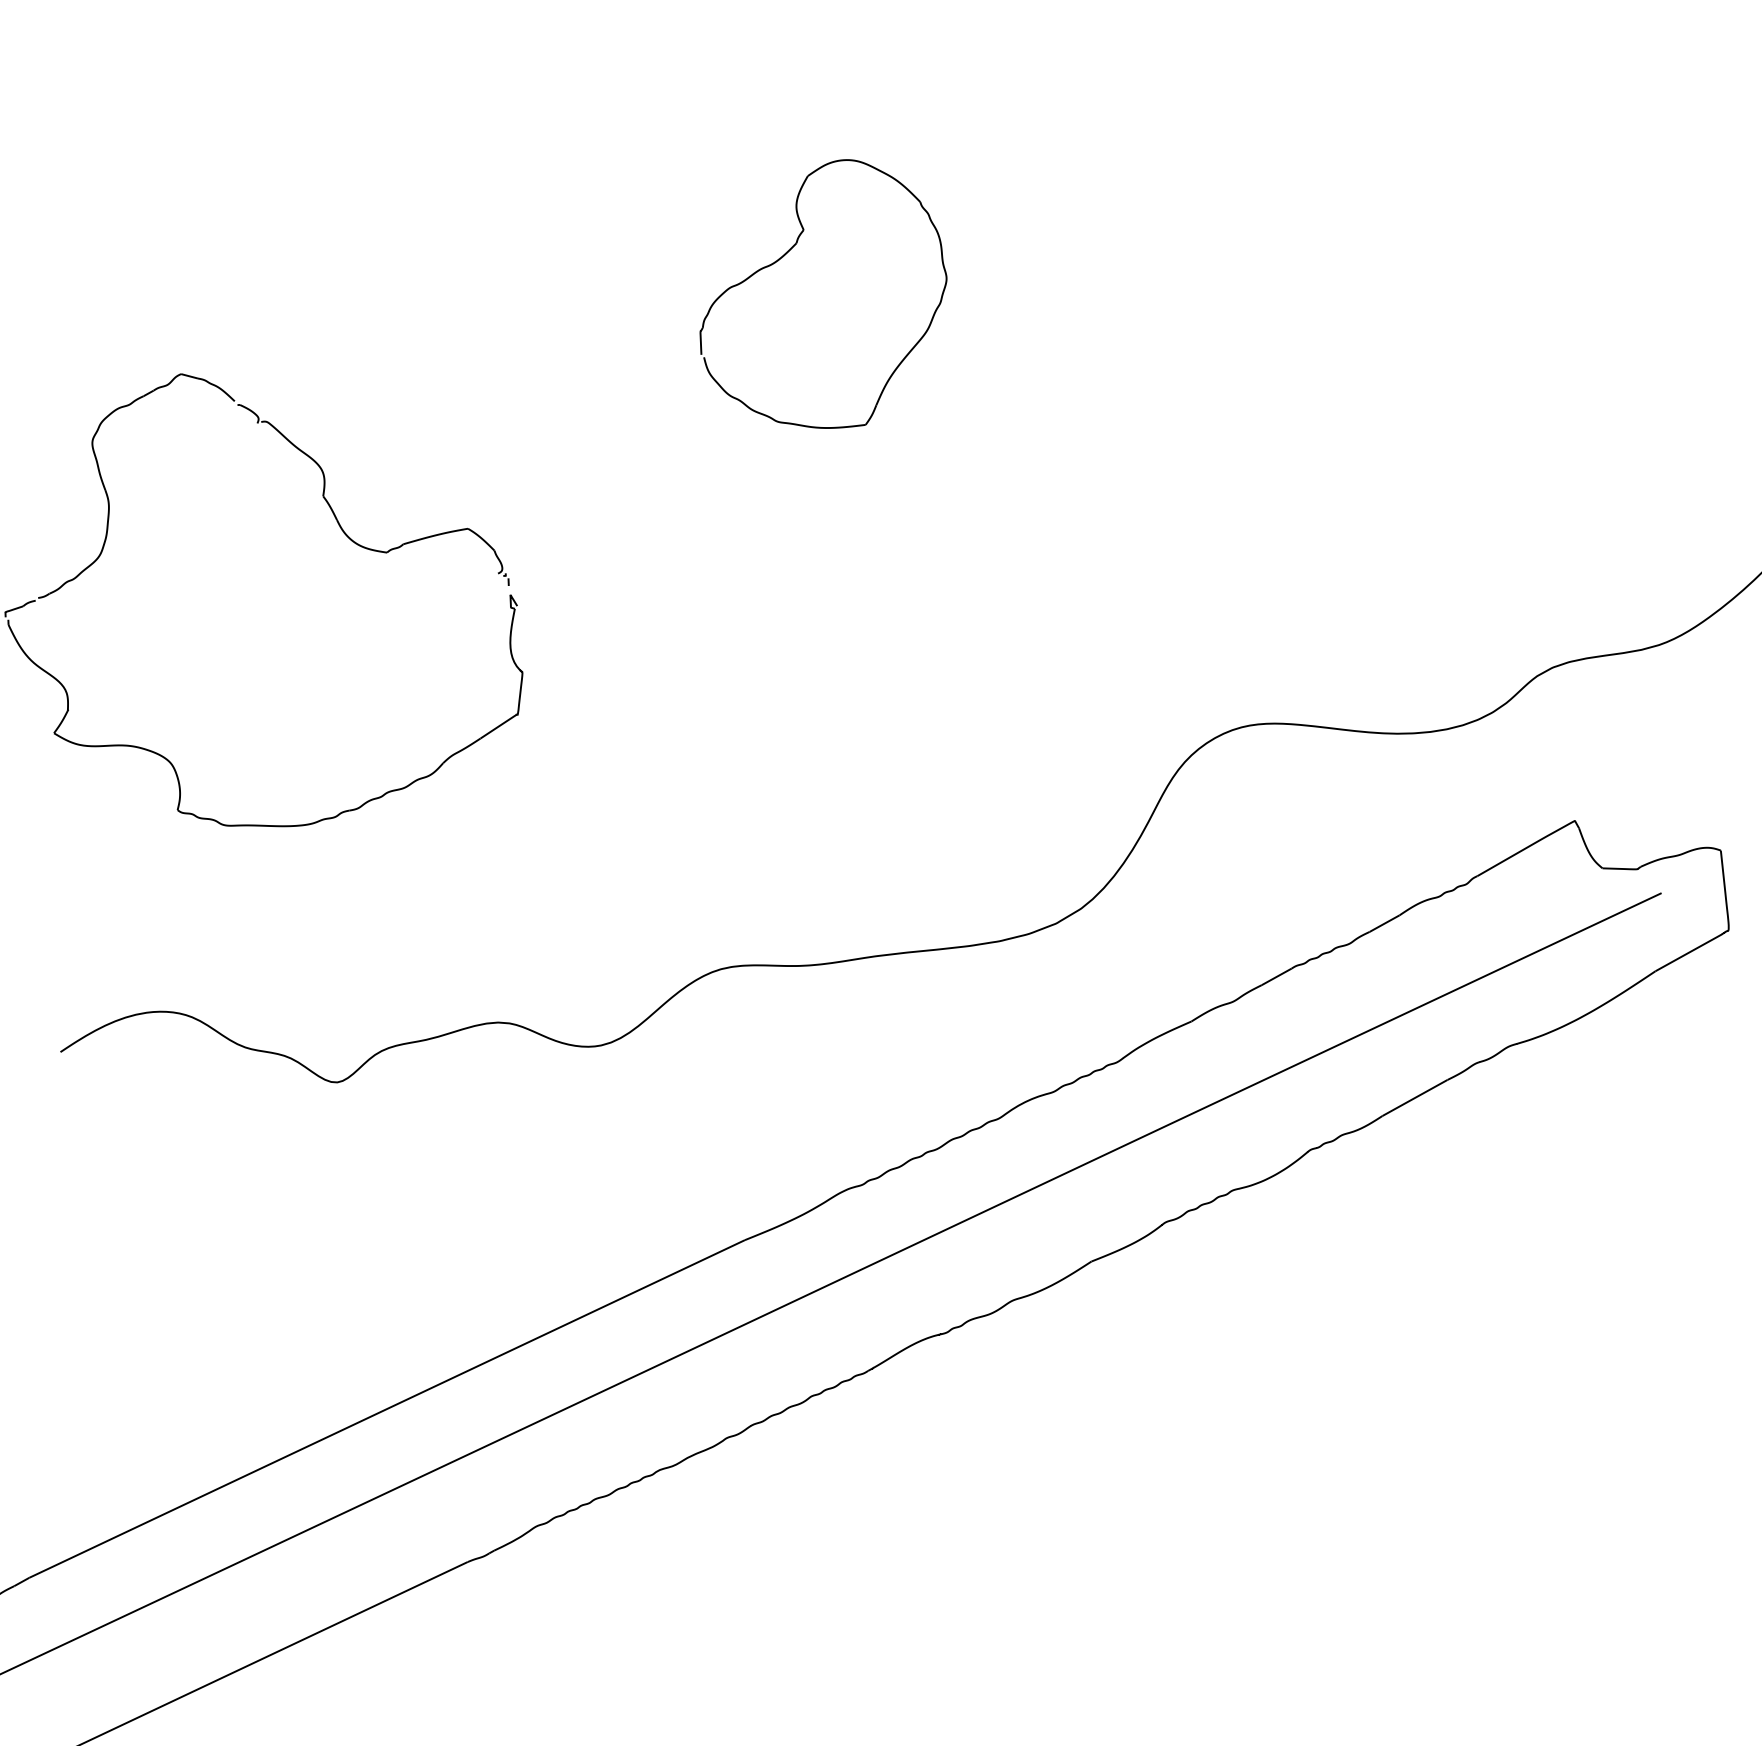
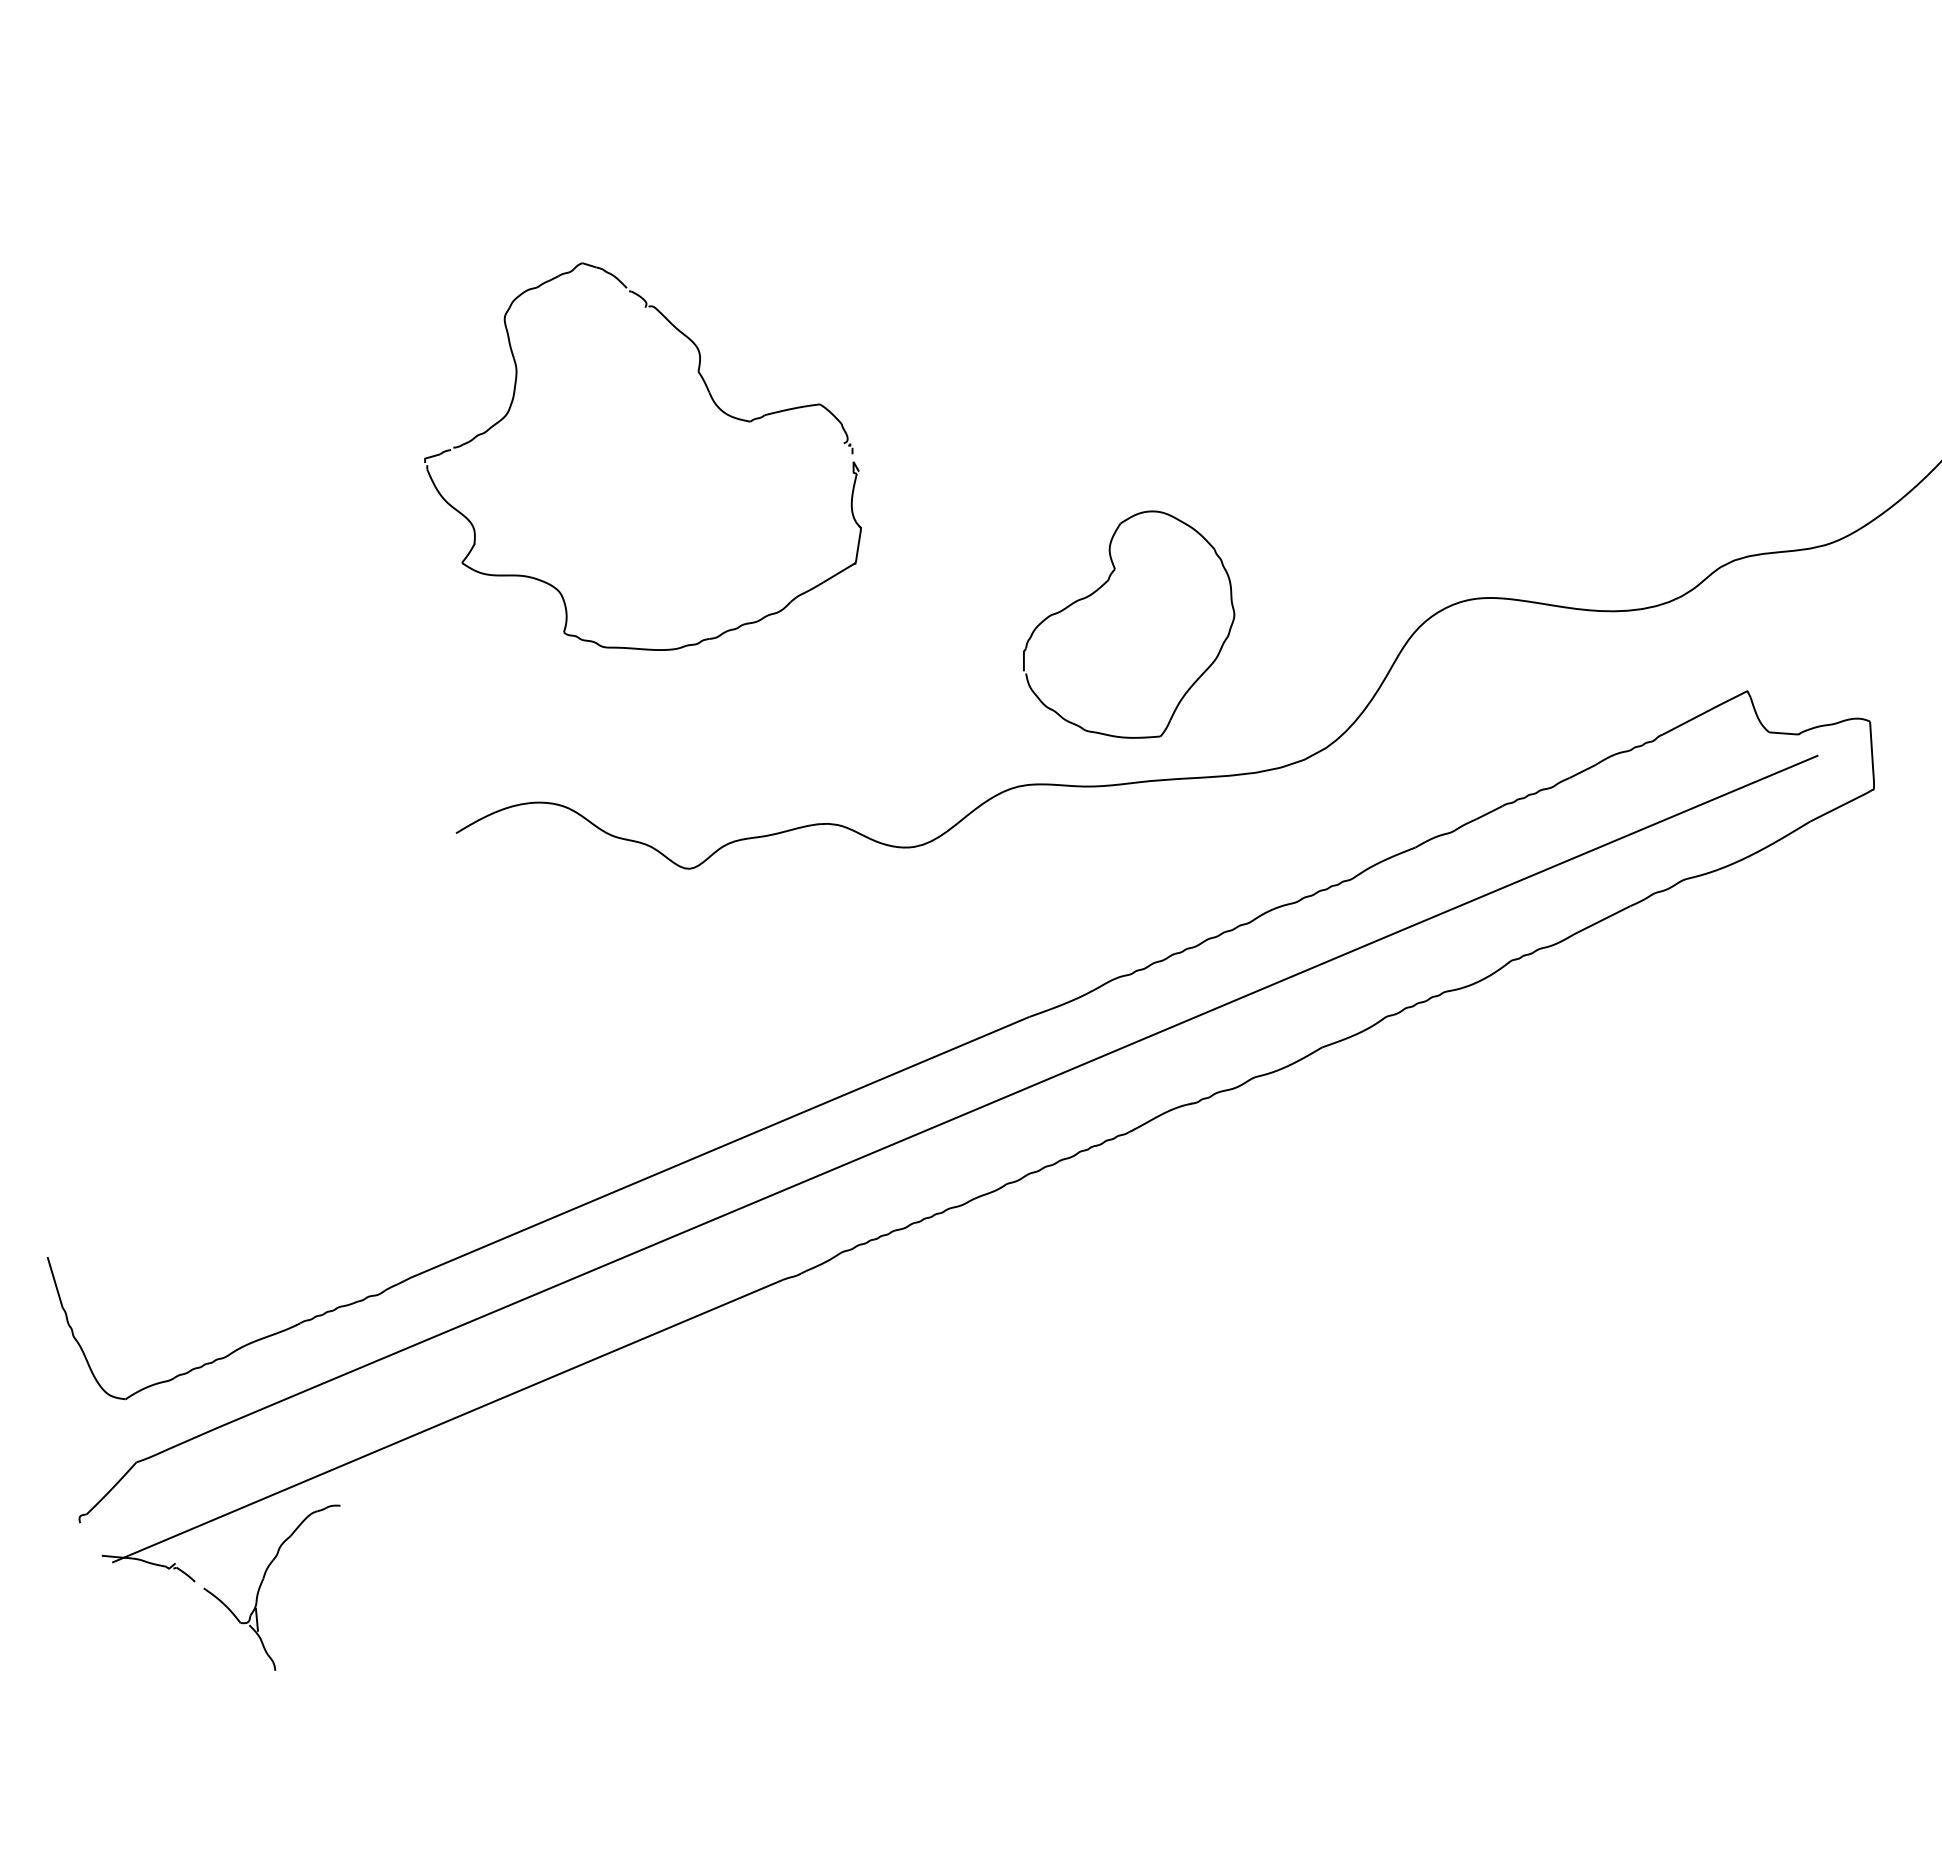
part: (784, 257) -> (1097, 591), moved

